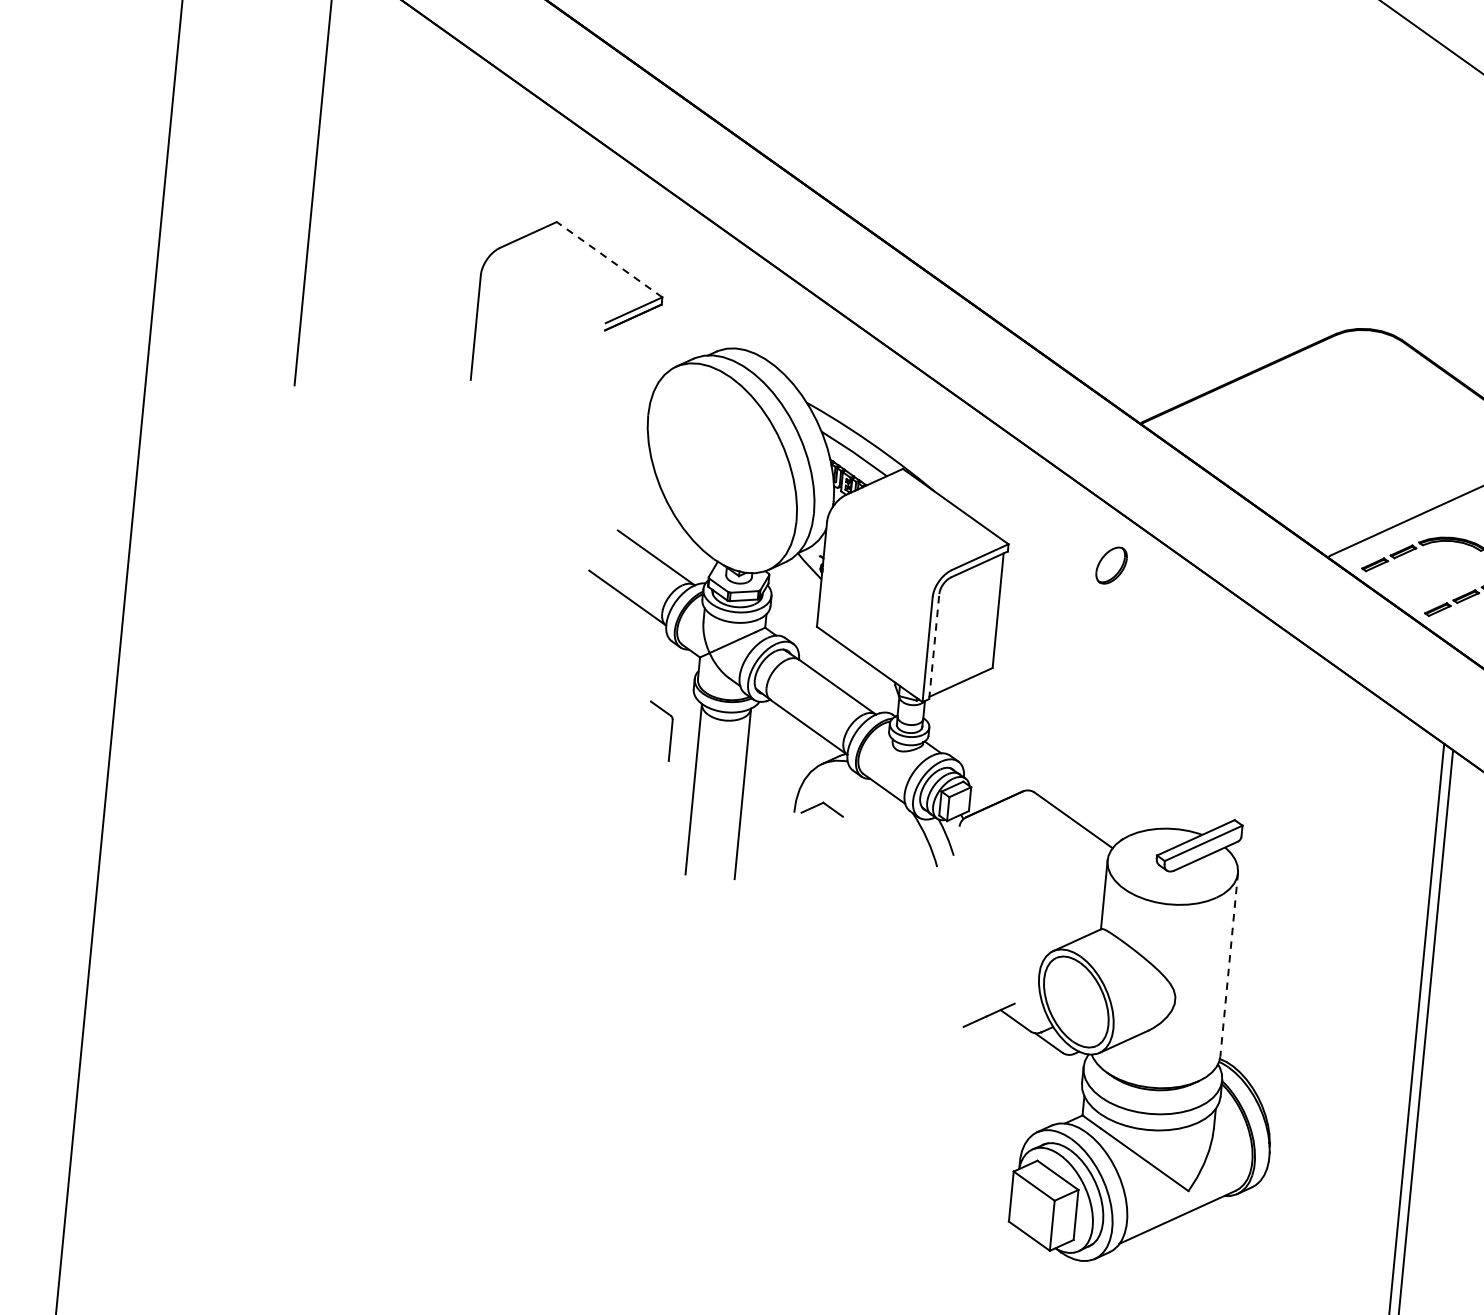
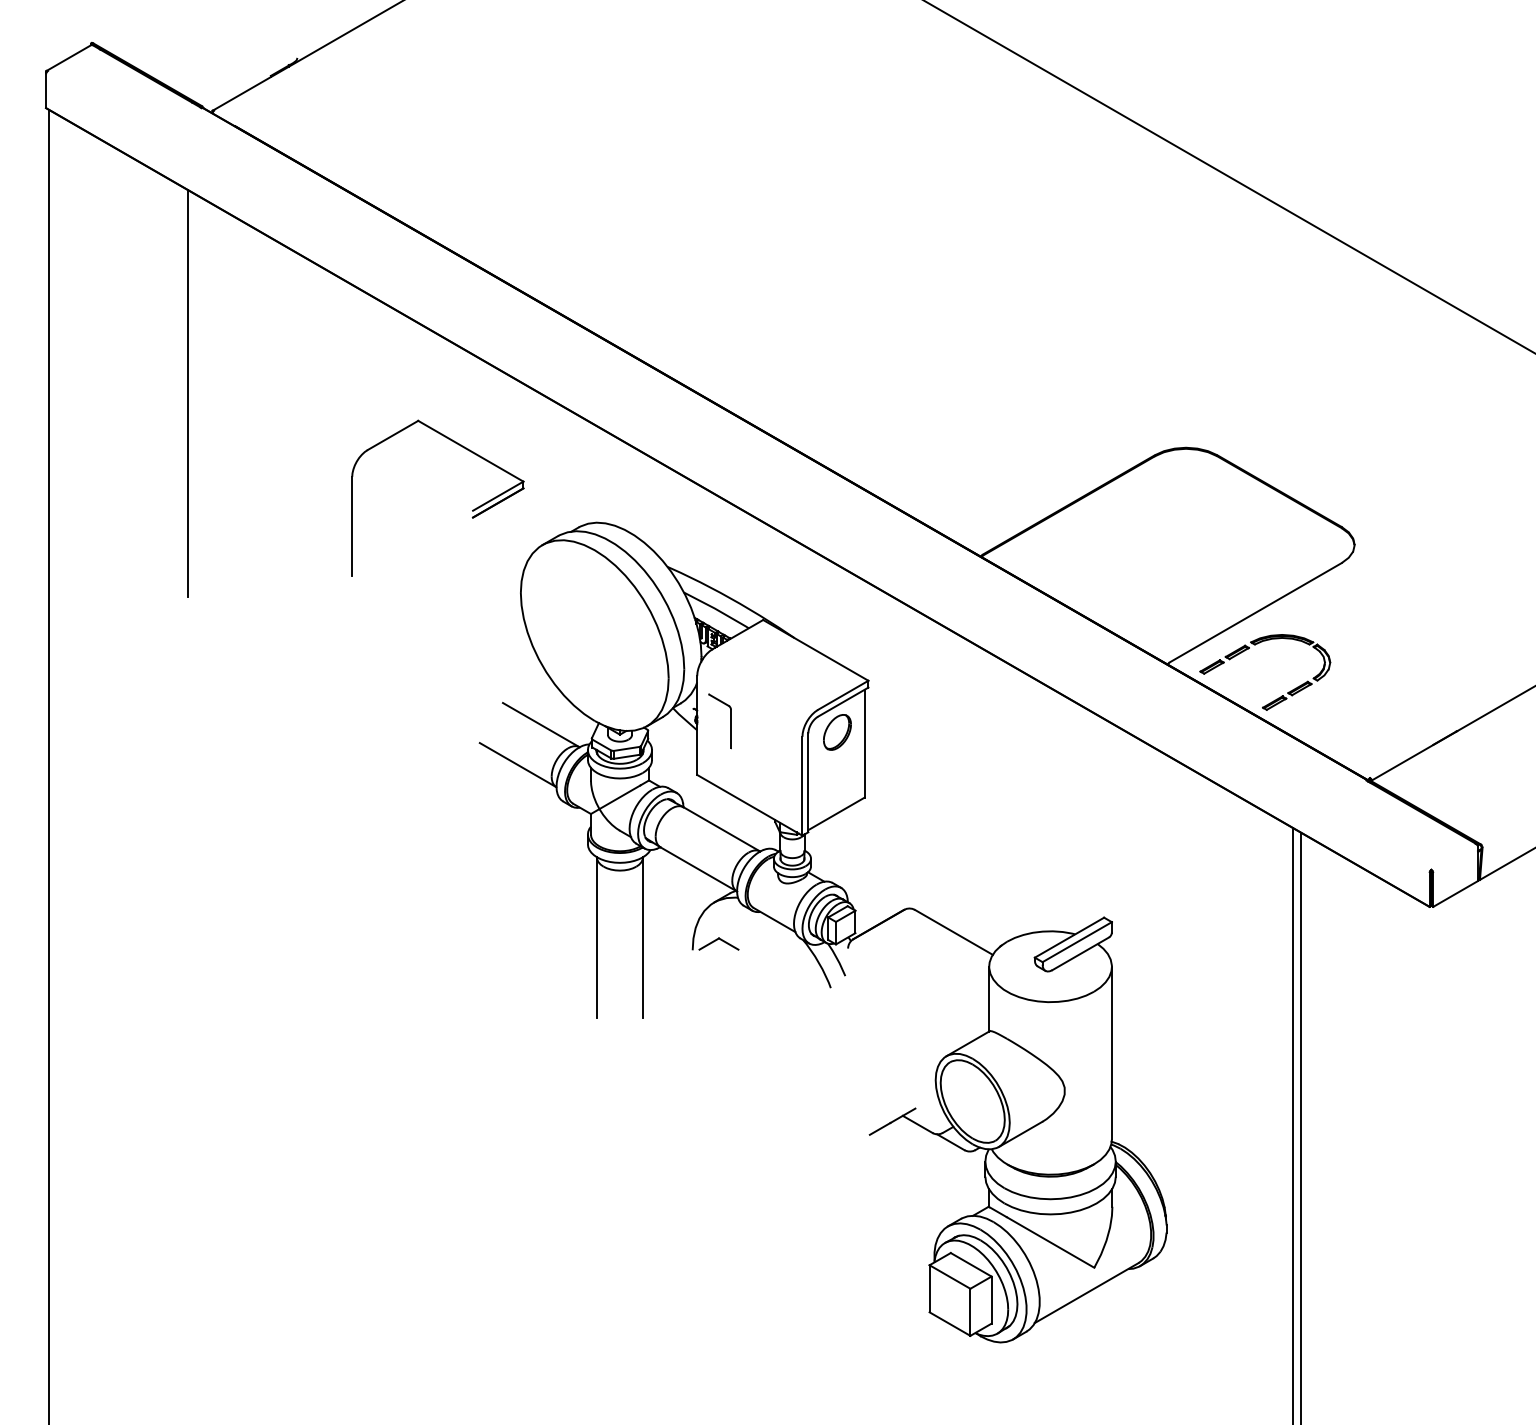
line: (609, 259) -> (470, 451), dashed -> solid
part: (1111, 565) -> (837, 732), moved
line: (934, 646) -> (808, 782), dashed -> solid
part: (670, 732) -> (730, 721), moved
line: (1228, 965) -> (1111, 1053), dashed -> solid

